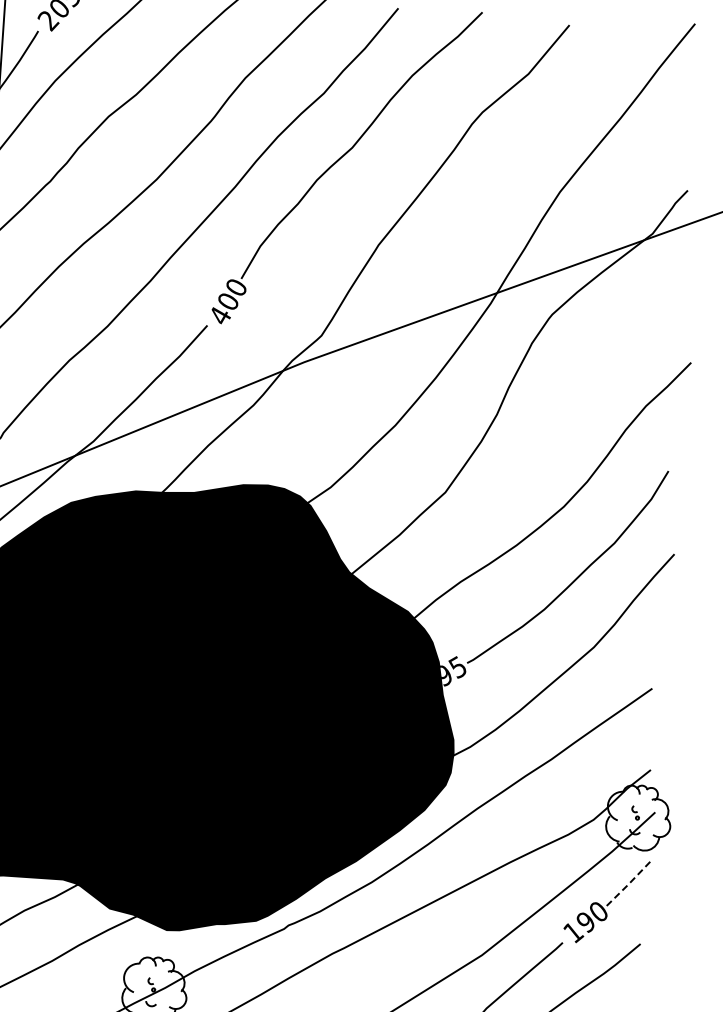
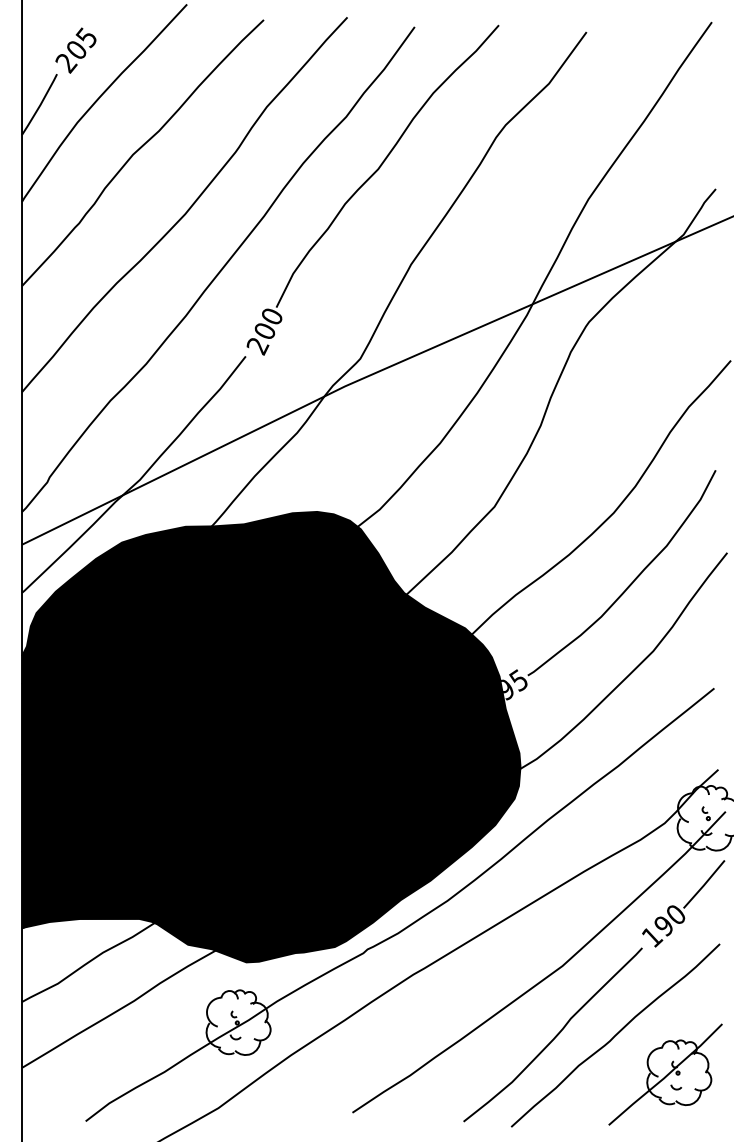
text: (219, 316) -> (257, 346), 400 -> 200
line: (629, 883) -> (704, 884), dashed -> solid

